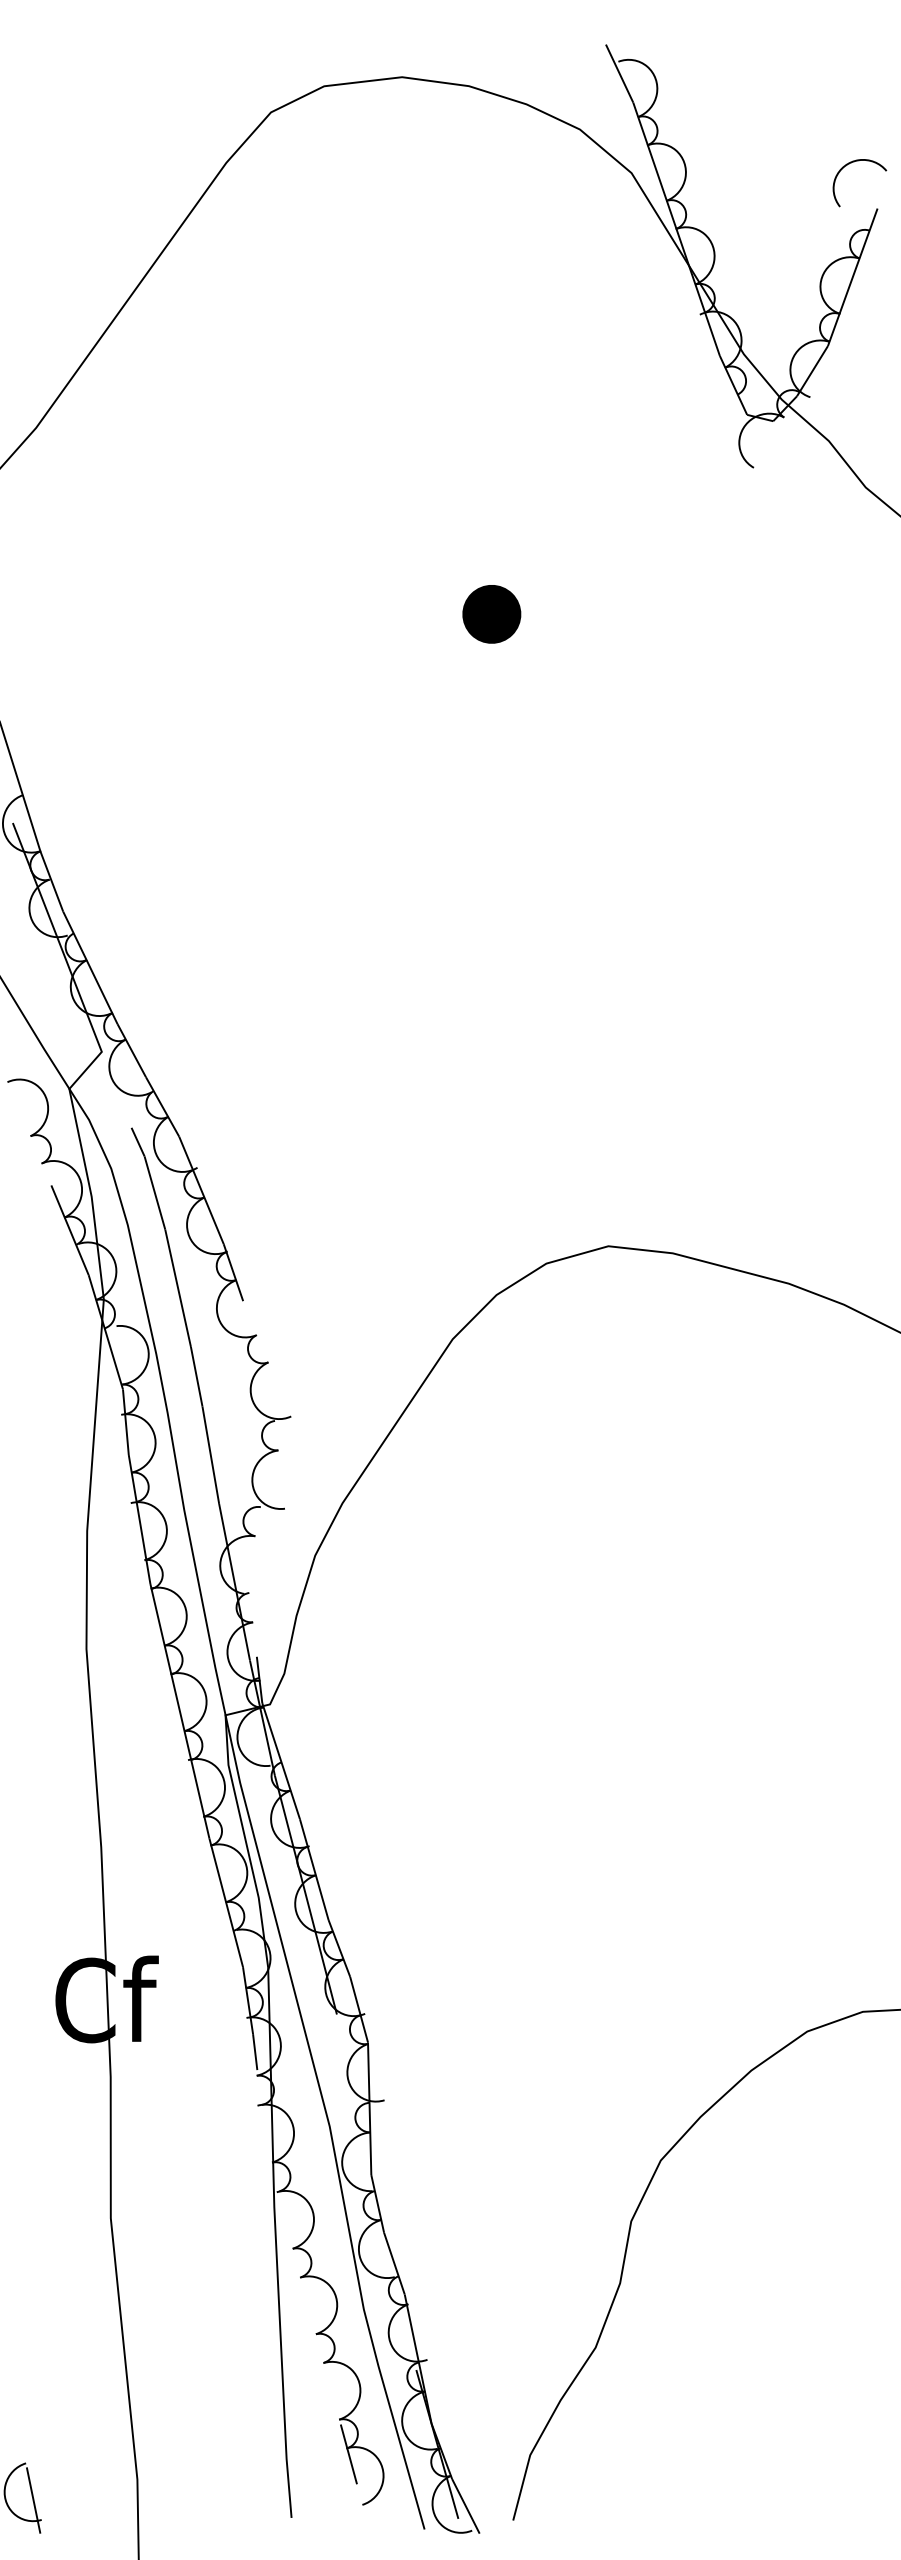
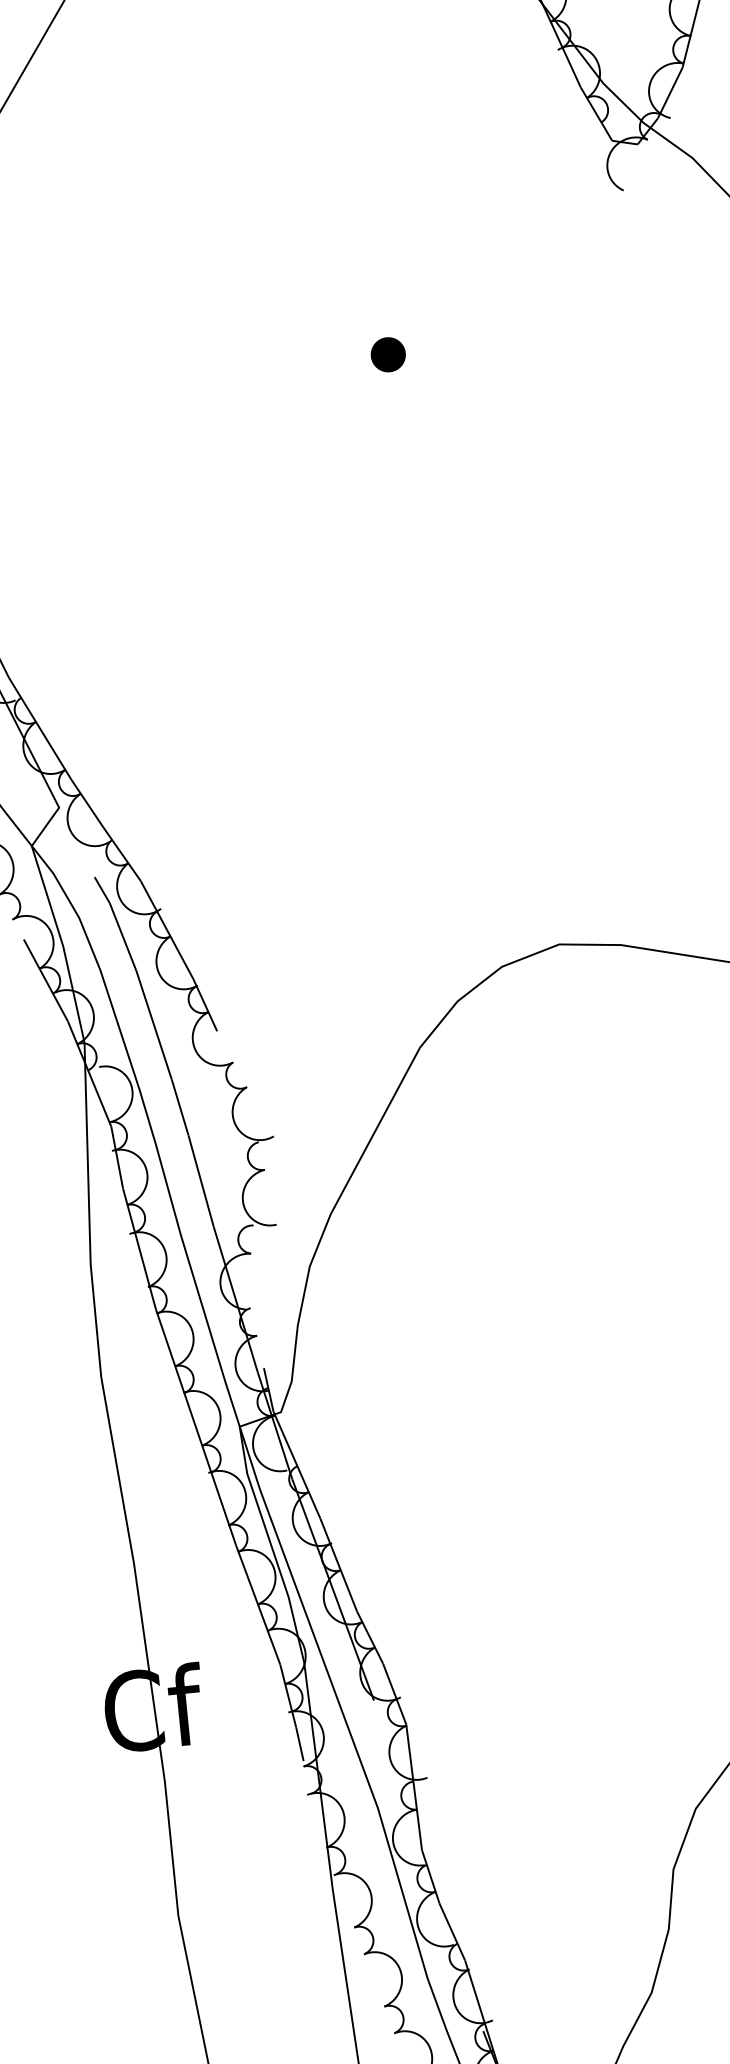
part: (491, 614) -> (388, 354), size x0.62

